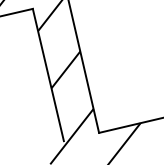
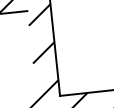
line: (47, 74) -> (31, 54), removed

